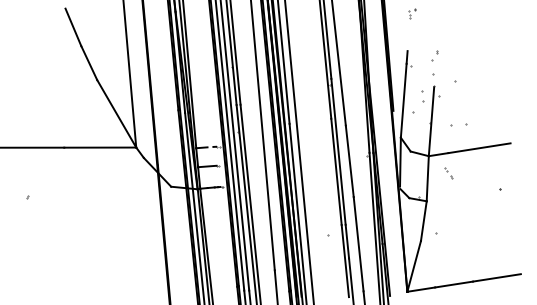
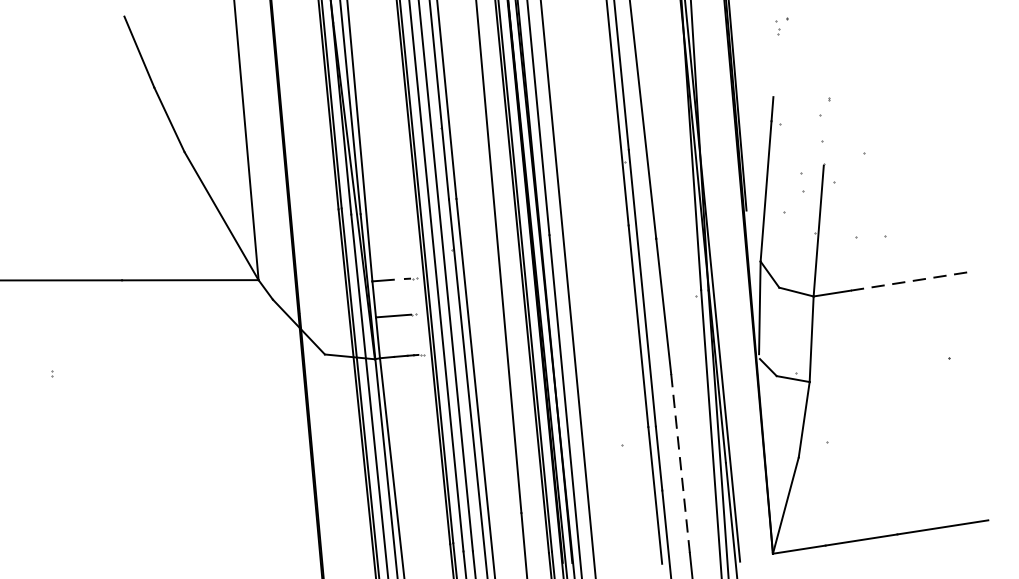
line: (480, 148) -> (911, 281), solid -> dashed
part: (448, 173) -> (850, 329), removed
line: (358, 244) -> (680, 464), solid -> dashed

